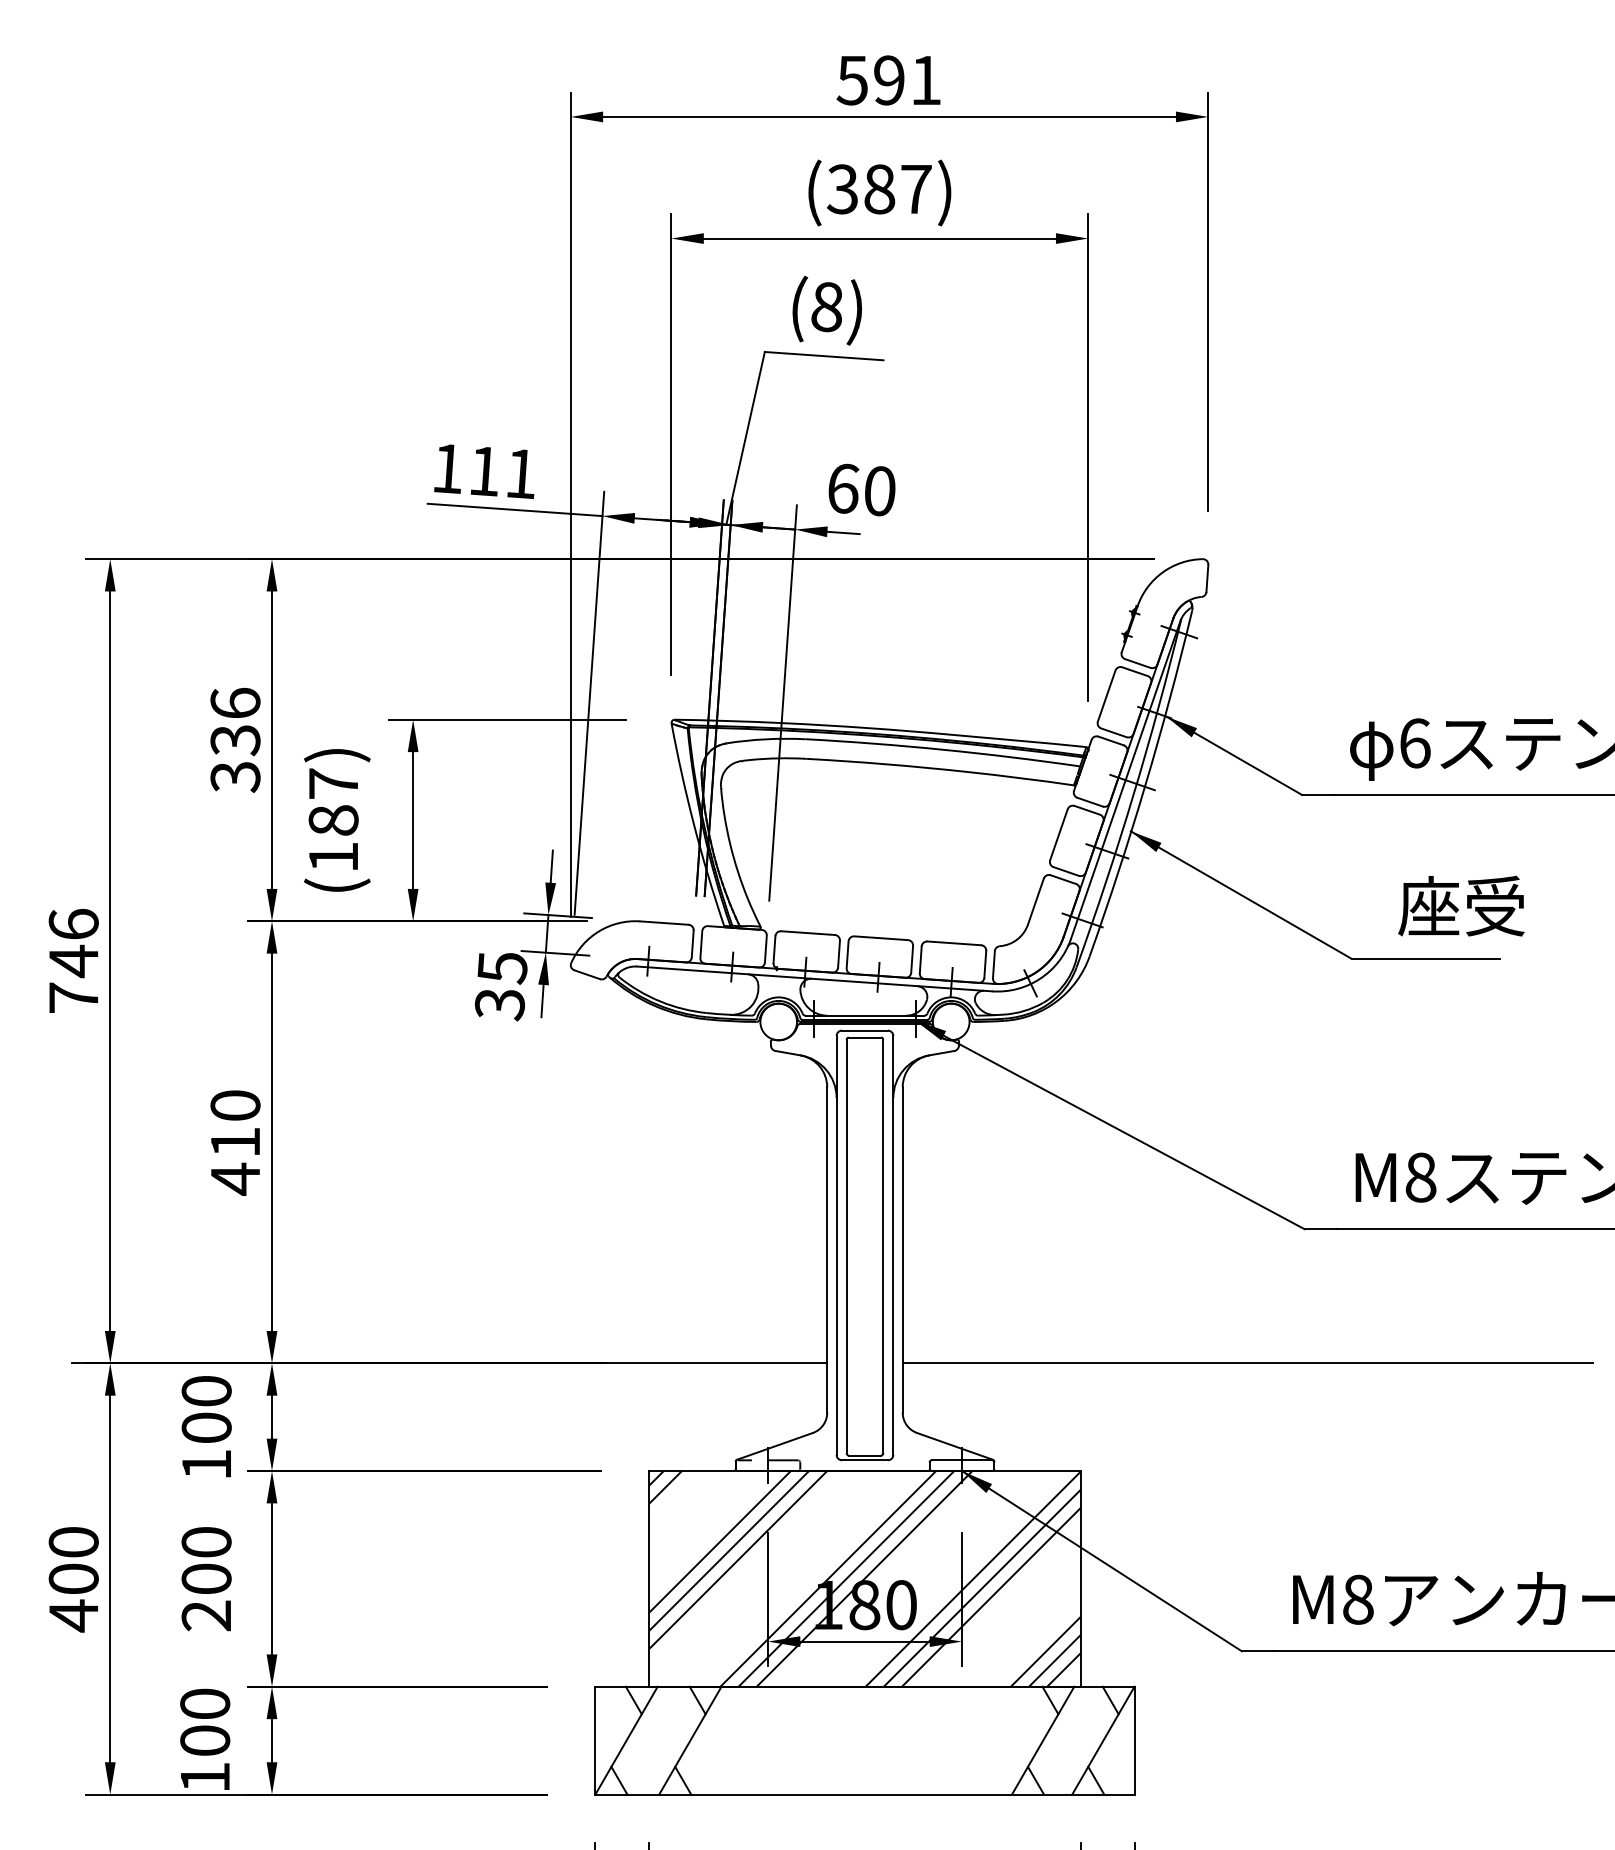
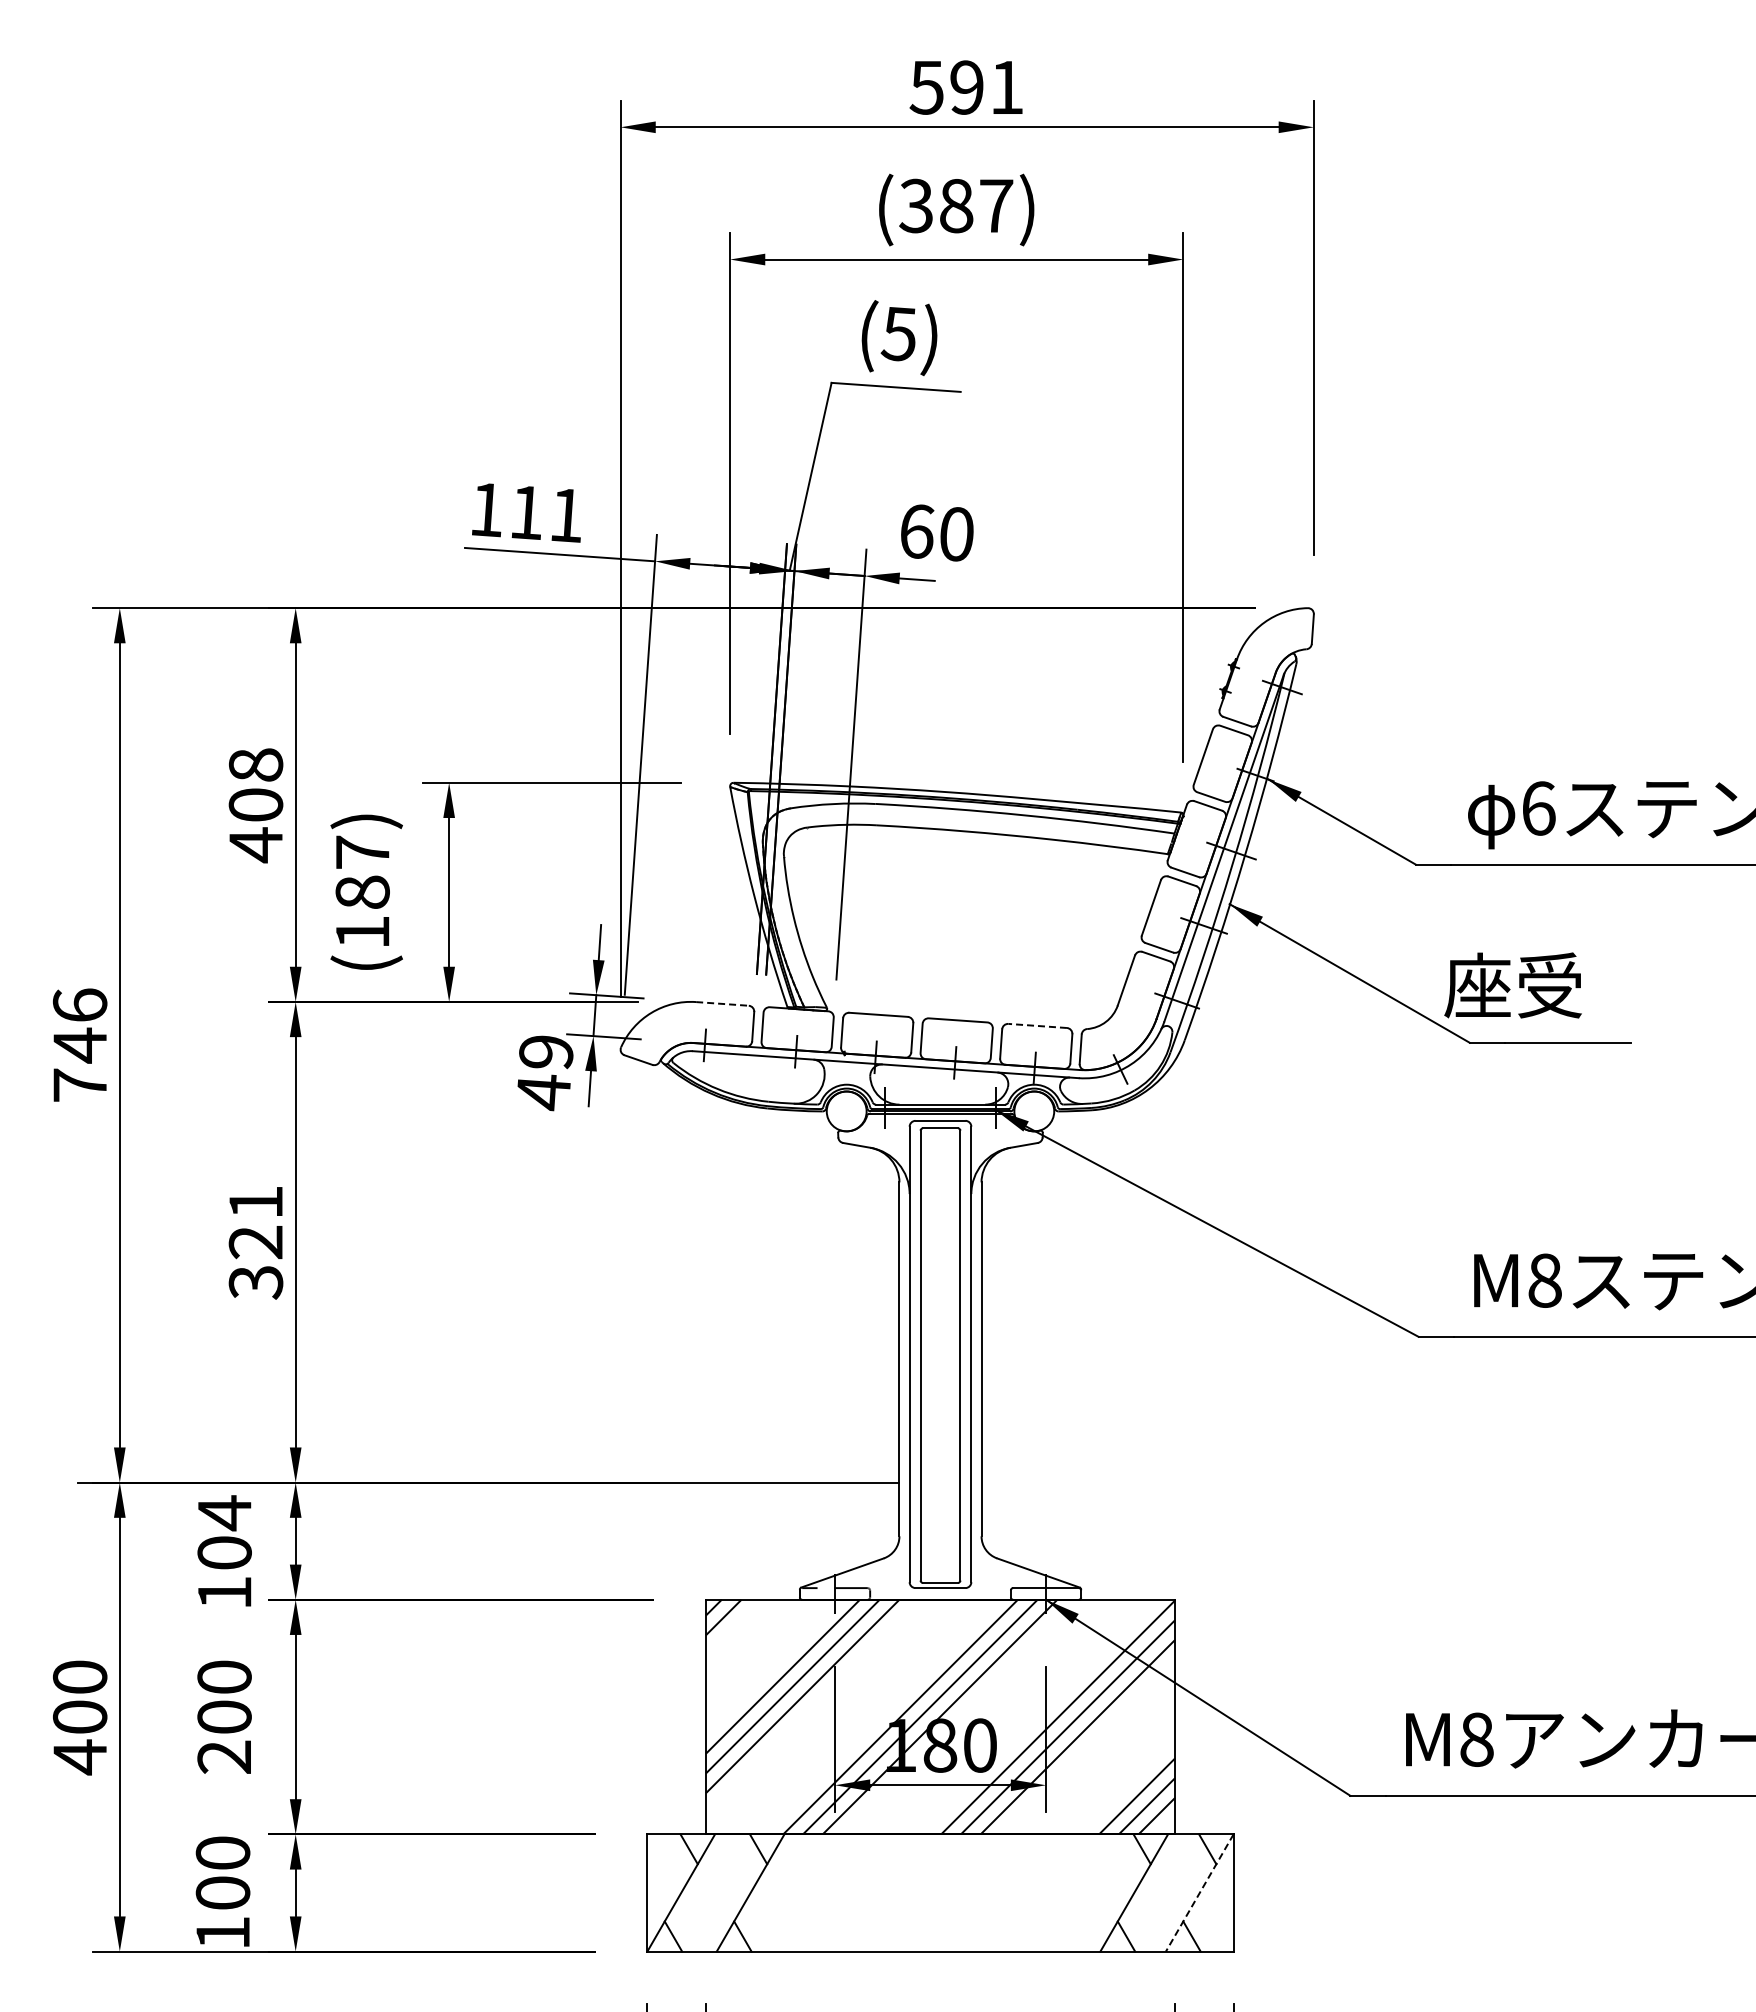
text: (825, 307) -> (897, 334), (8) -> (5)
text: (235, 740) -> (255, 805), 336 -> 408
text: (1460, 906) -> (1512, 985), moved
line: (664, 922) -> (722, 1003), solid -> dashed
line: (954, 942) -> (1037, 1025), solid -> dashed
text: (500, 987) -> (544, 1073), 35 -> 49
text: (235, 1143) -> (255, 1243), 410 -> 321
line: (1247, 1363) -> (1356, 1482), removed
text: (206, 1391) -> (224, 1513), 100 -> 104
line: (1103, 1740) -> (1199, 1892), solid -> dashed

